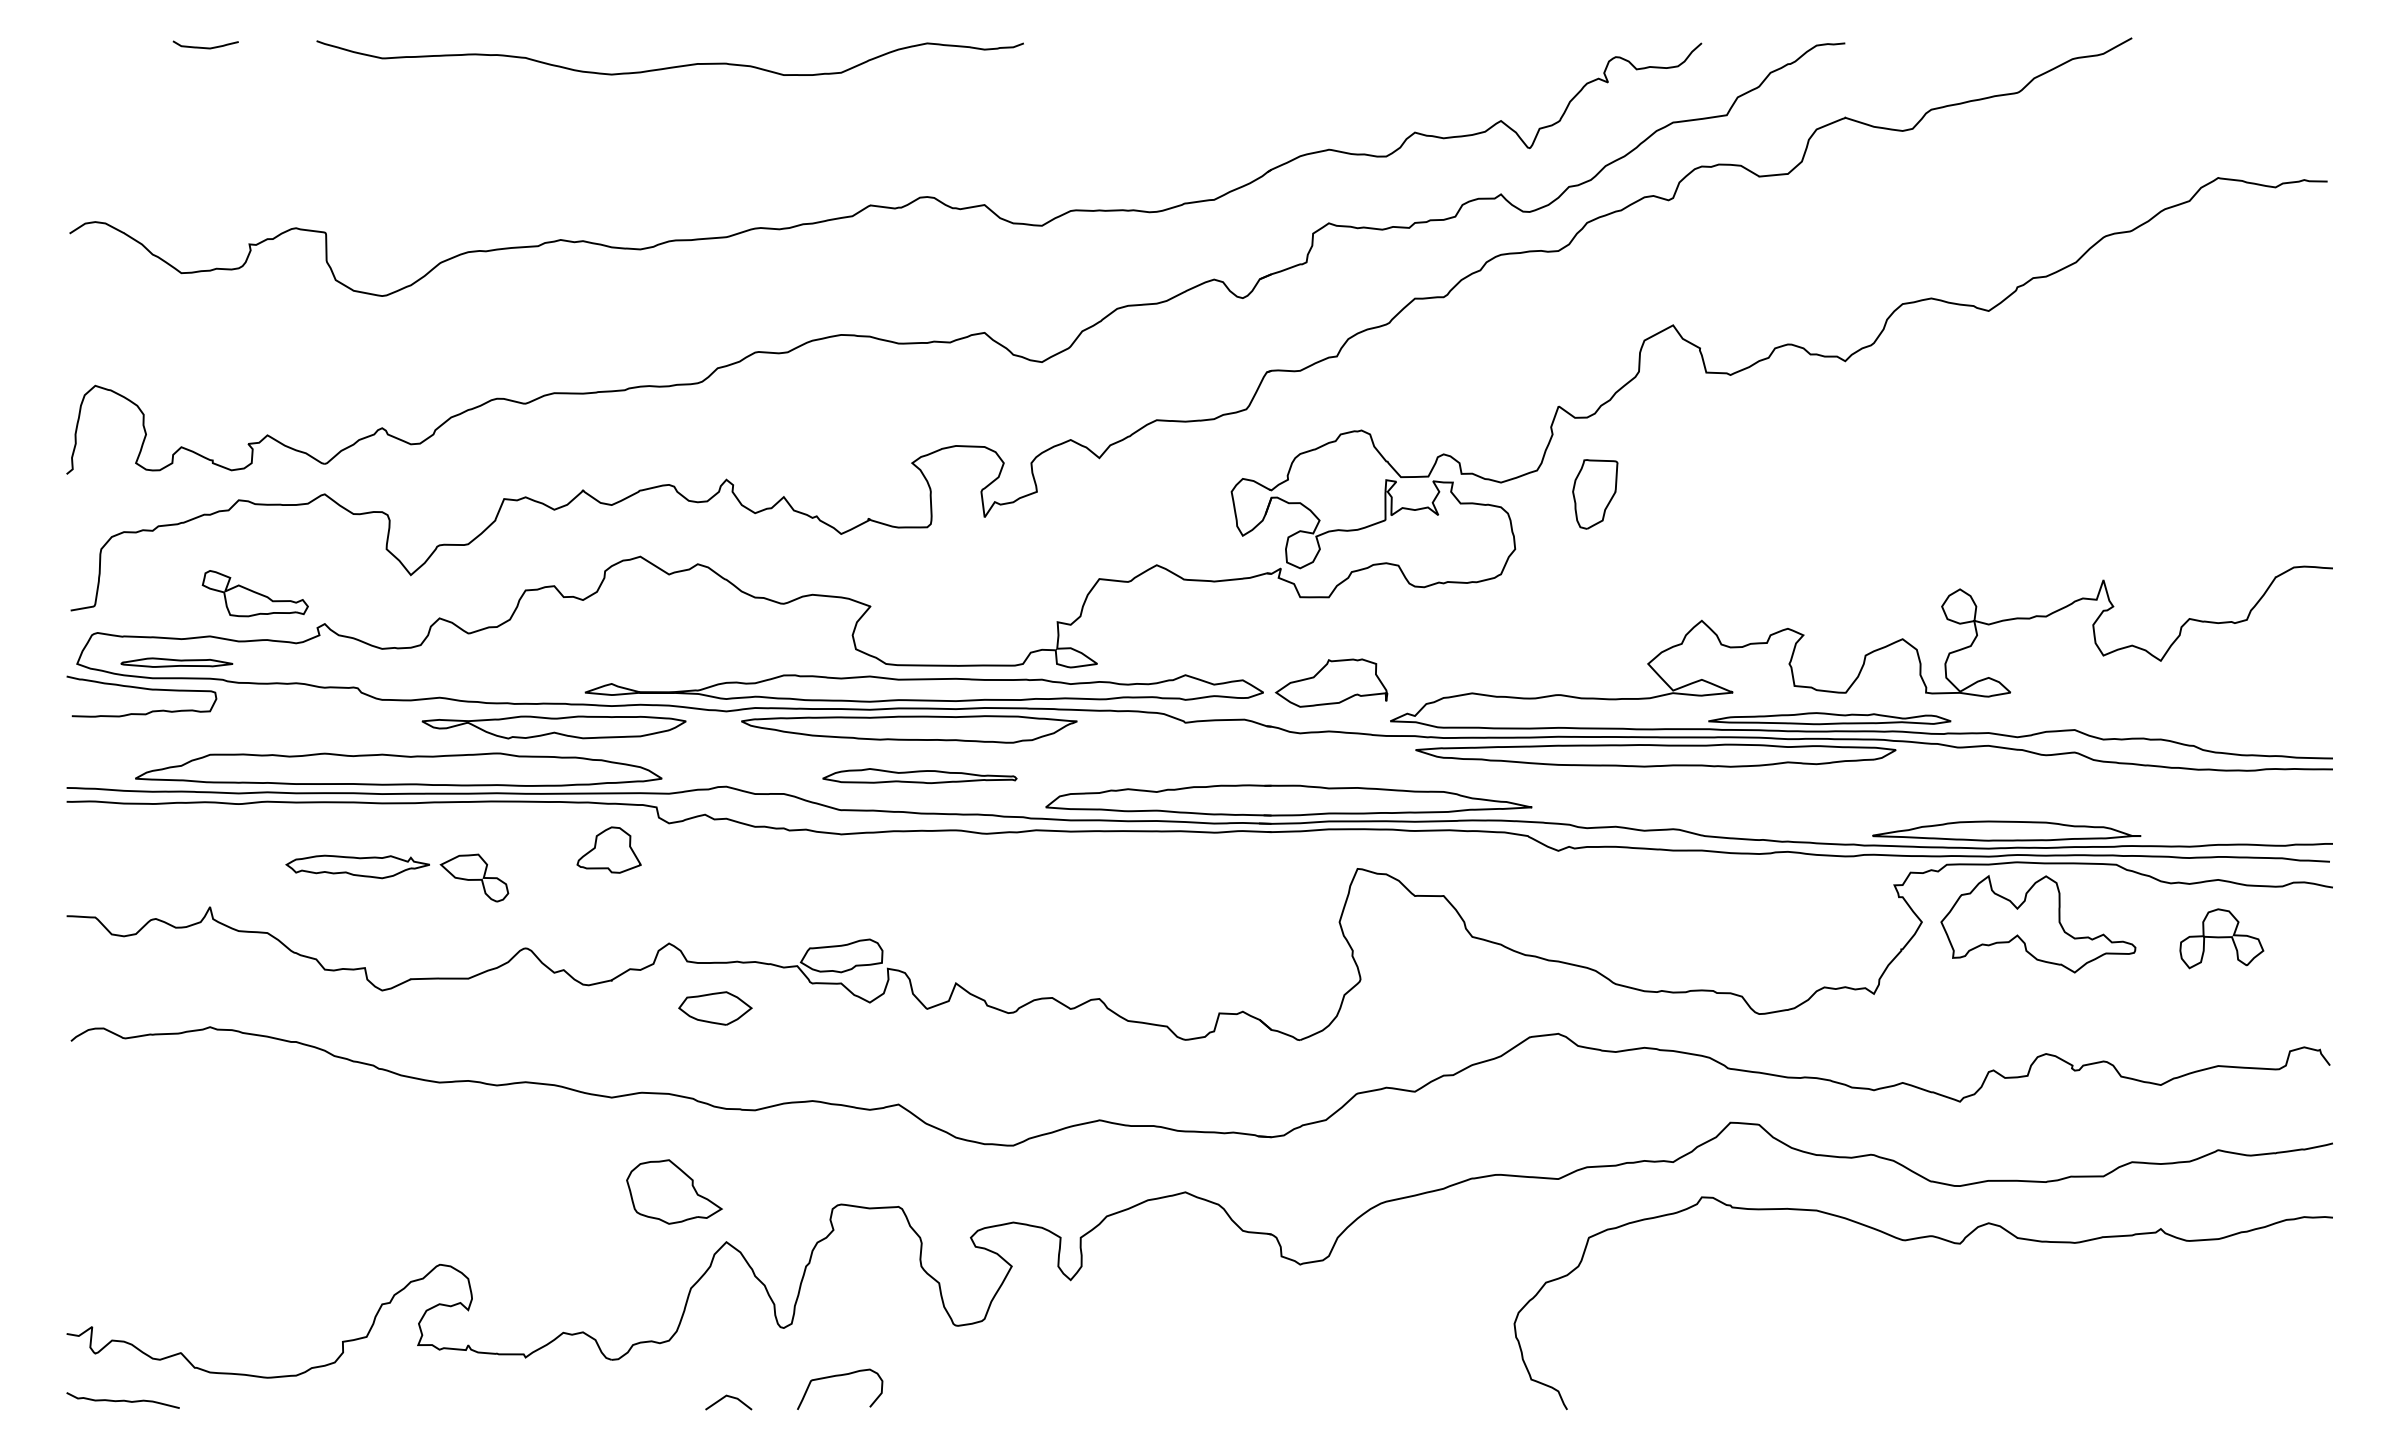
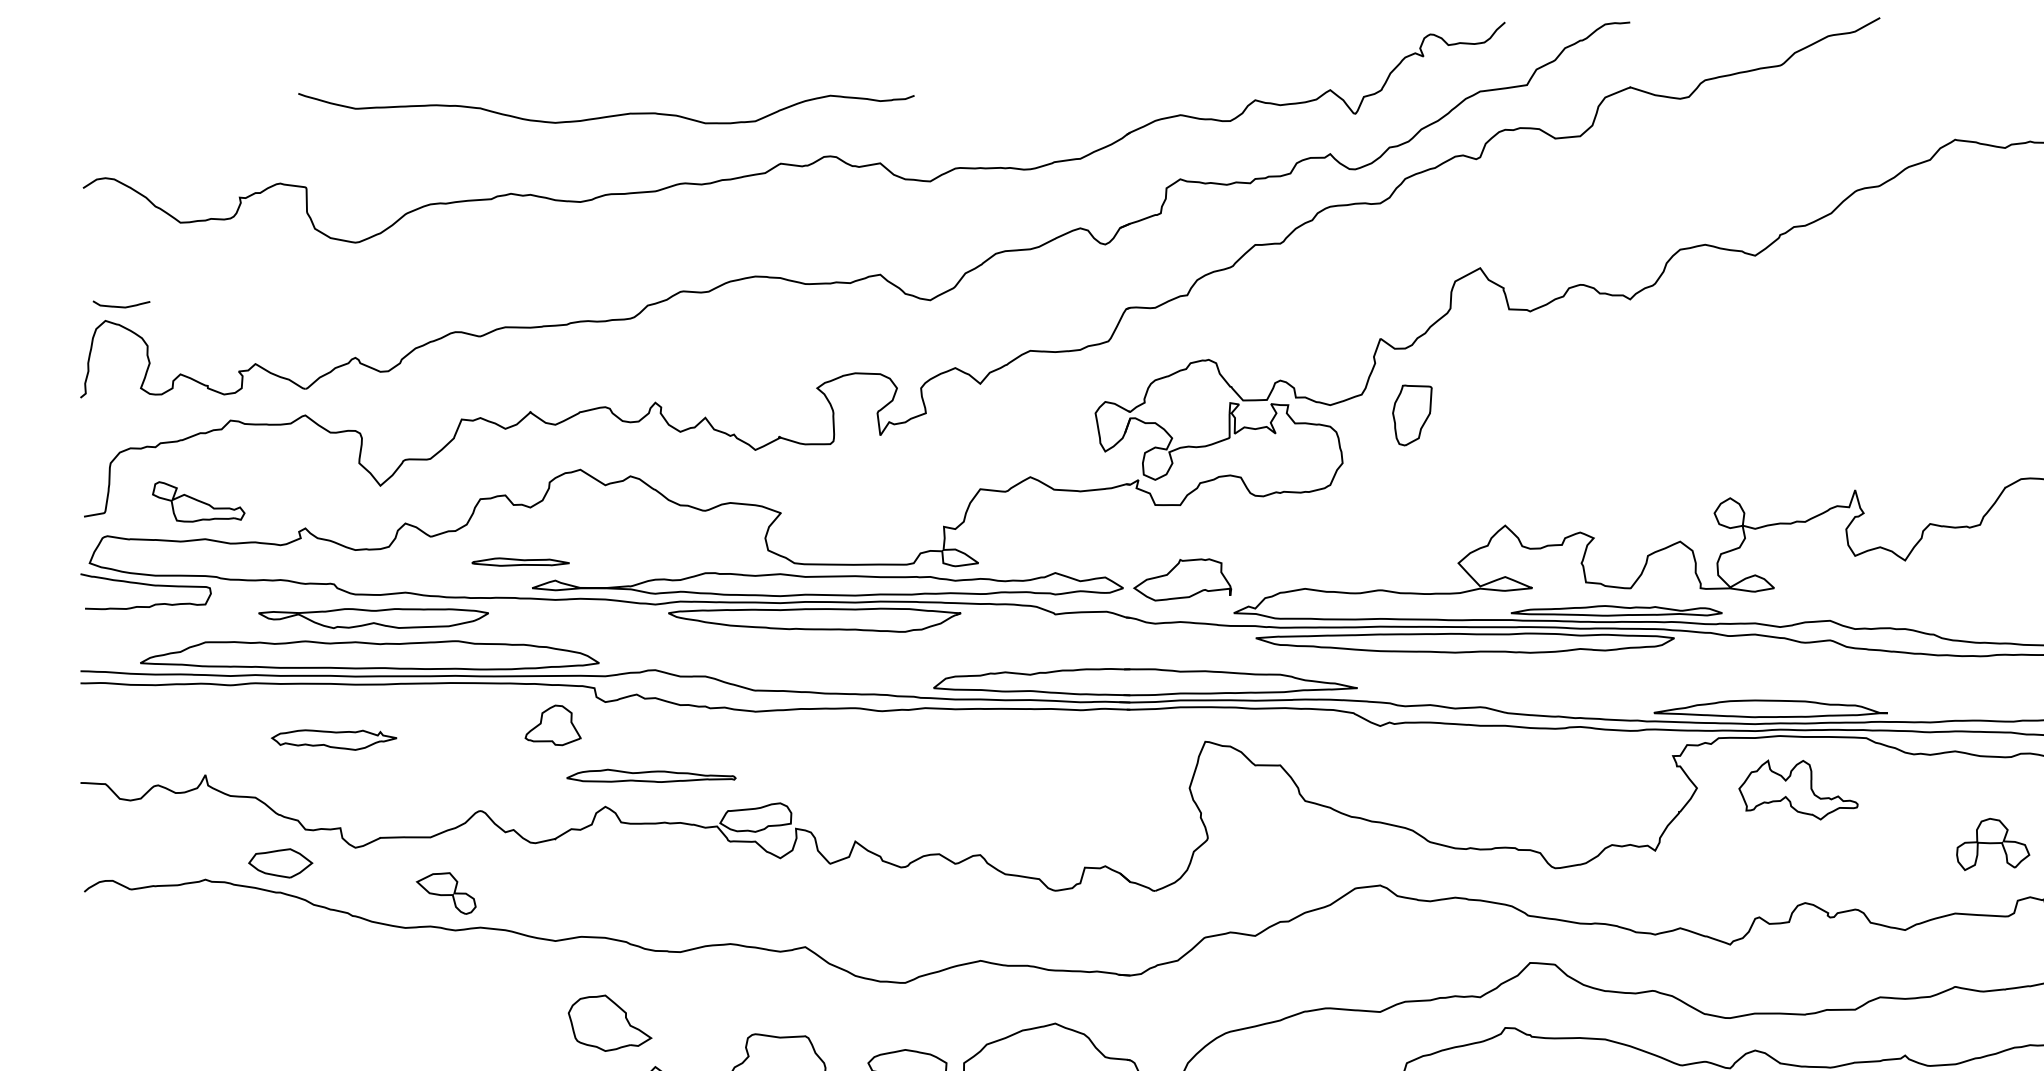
curve: (205, 47) -> (121, 306), moved
curve: (670, 66) -> (606, 115), moved
part: (254, 593) -> (197, 501), moved
part: (176, 662) -> (520, 561), moved
part: (553, 727) -> (373, 618), moved
part: (919, 775) -> (651, 775), moved
part: (474, 877) -> (446, 893), moved
part: (2038, 924) -> (1798, 790), size x0.7
part: (2221, 938) -> (1992, 844), moved
part: (715, 1008) -> (280, 863), moved

